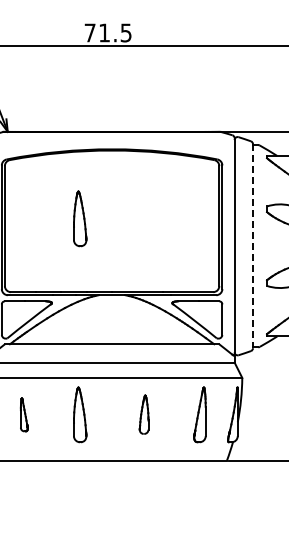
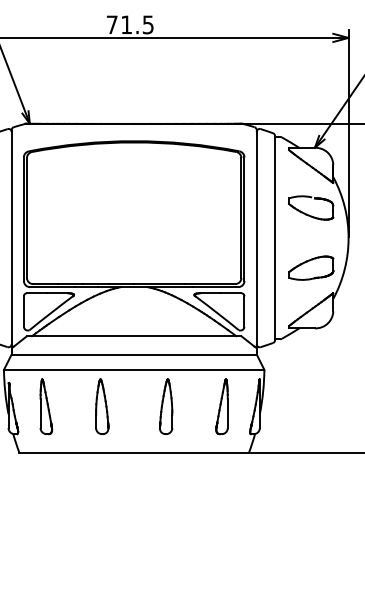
part: (80, 218) -> (102, 210), removed
line: (253, 246) -> (275, 238), dashed -> solid
part: (24, 414) -> (46, 406), size x1.67
part: (144, 414) -> (166, 406), size x1.43

